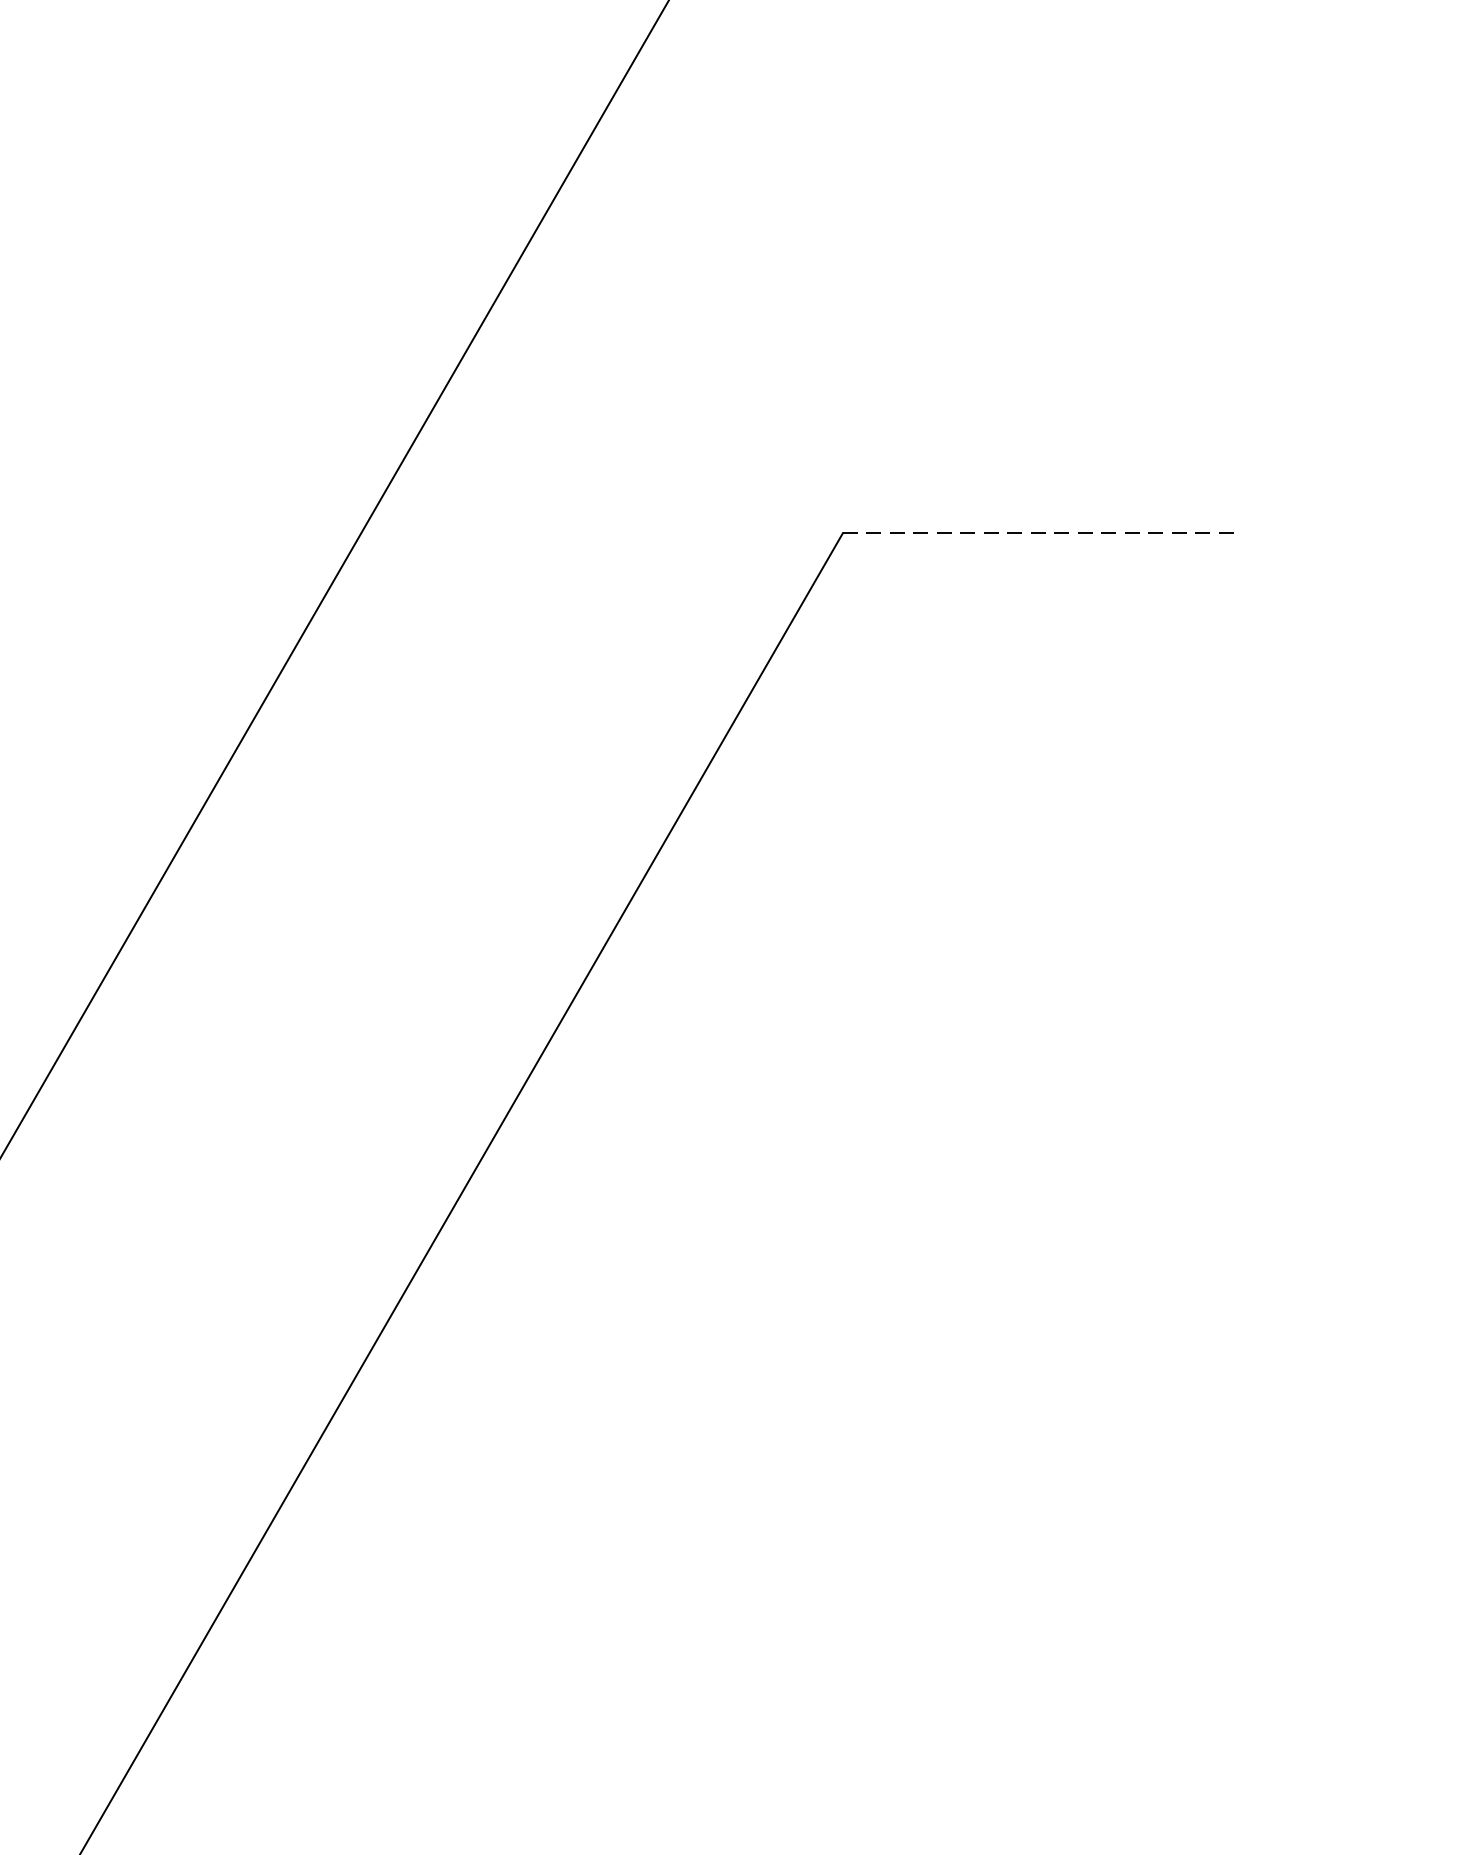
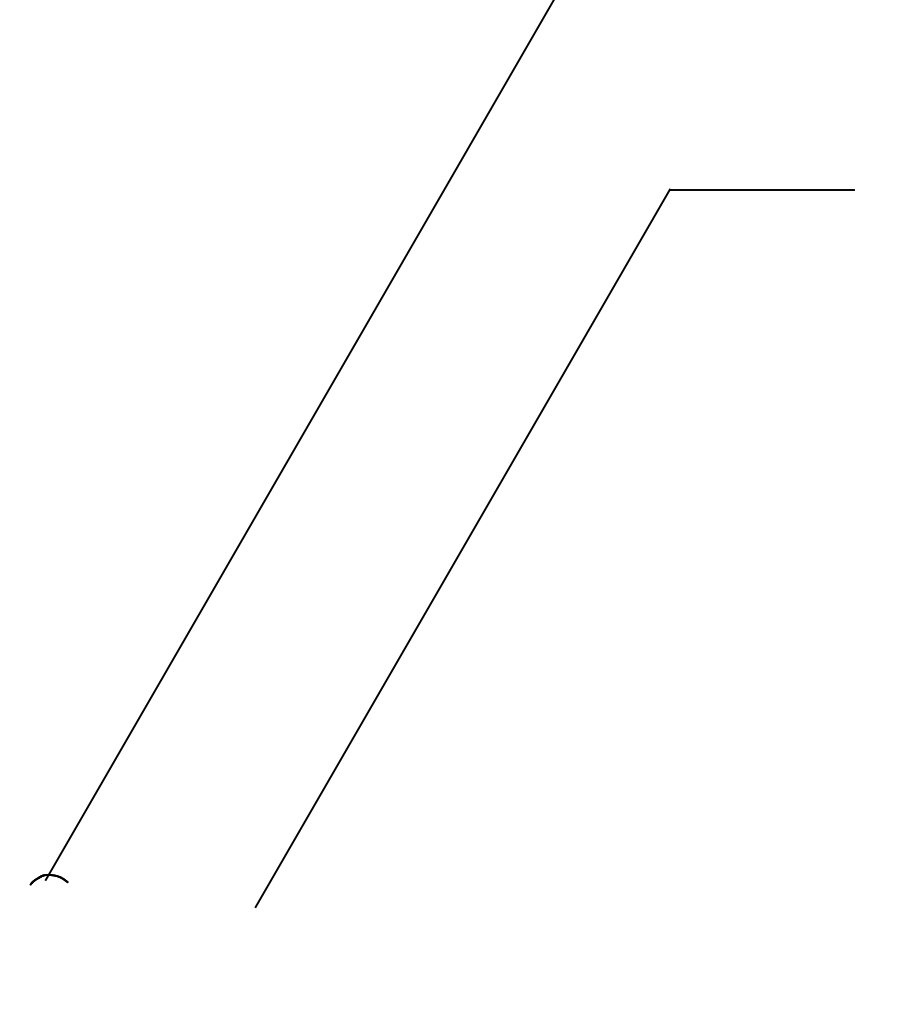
line: (1038, 532) -> (761, 189), dashed -> solid

